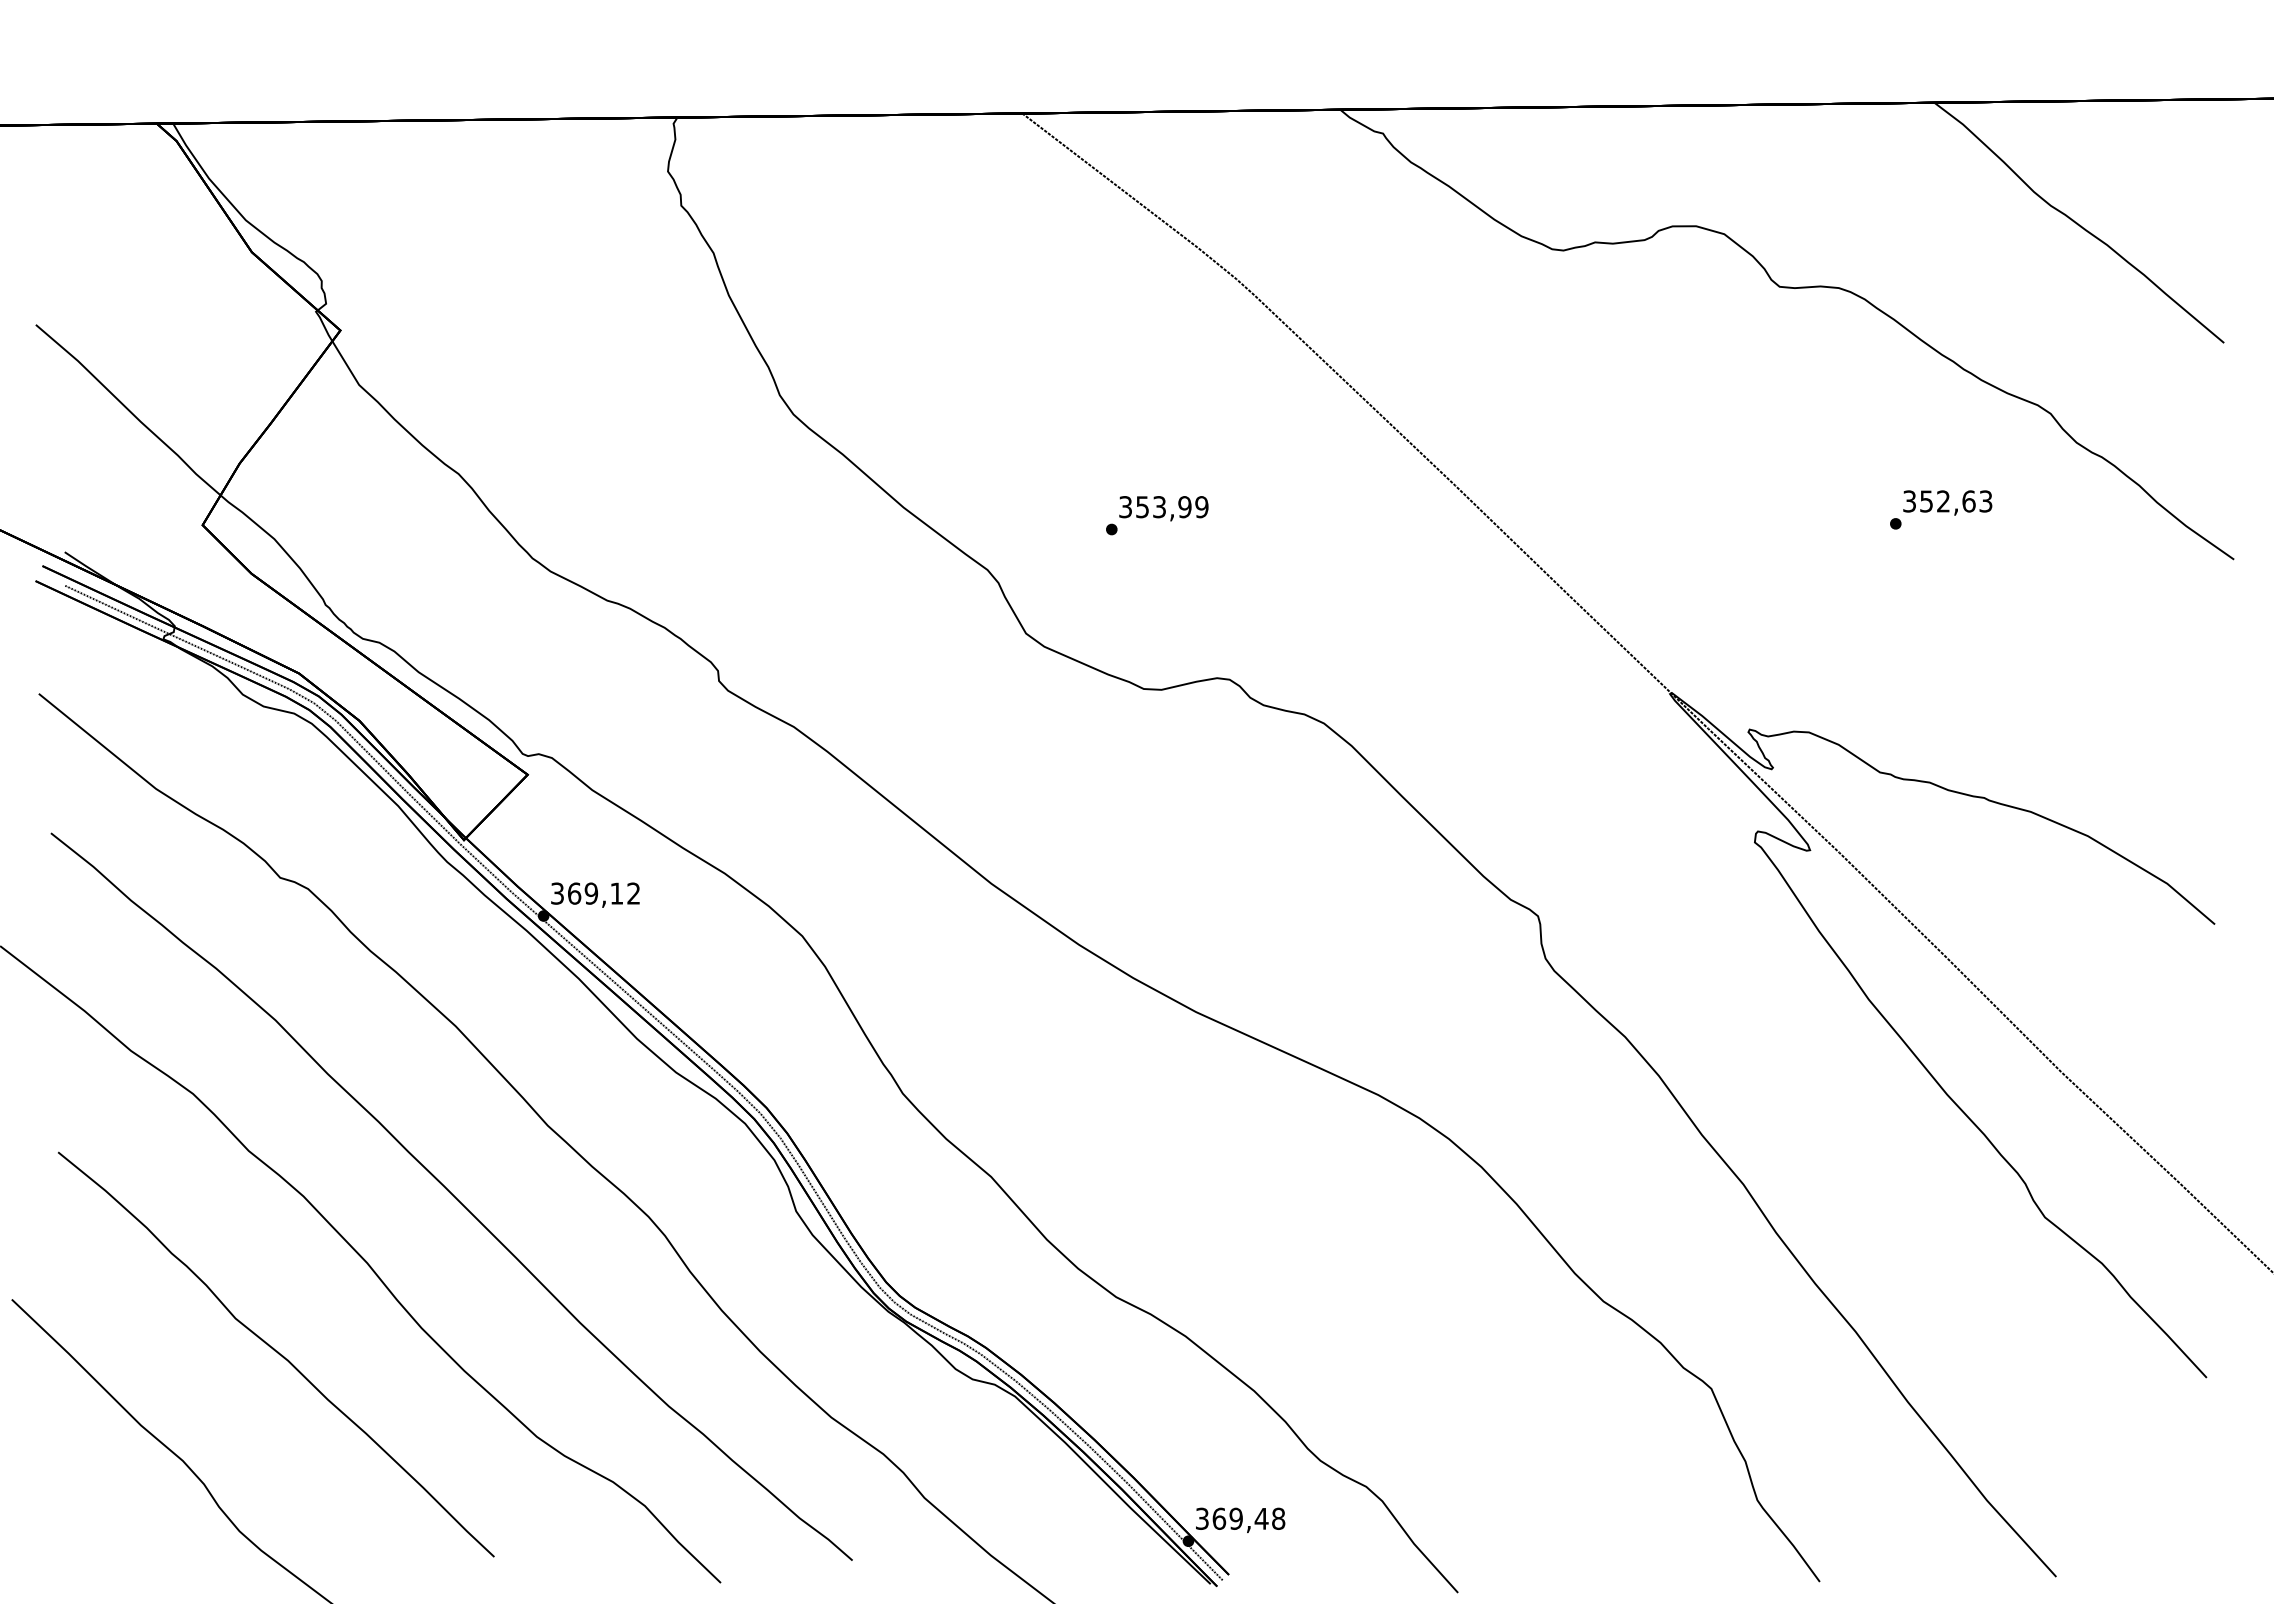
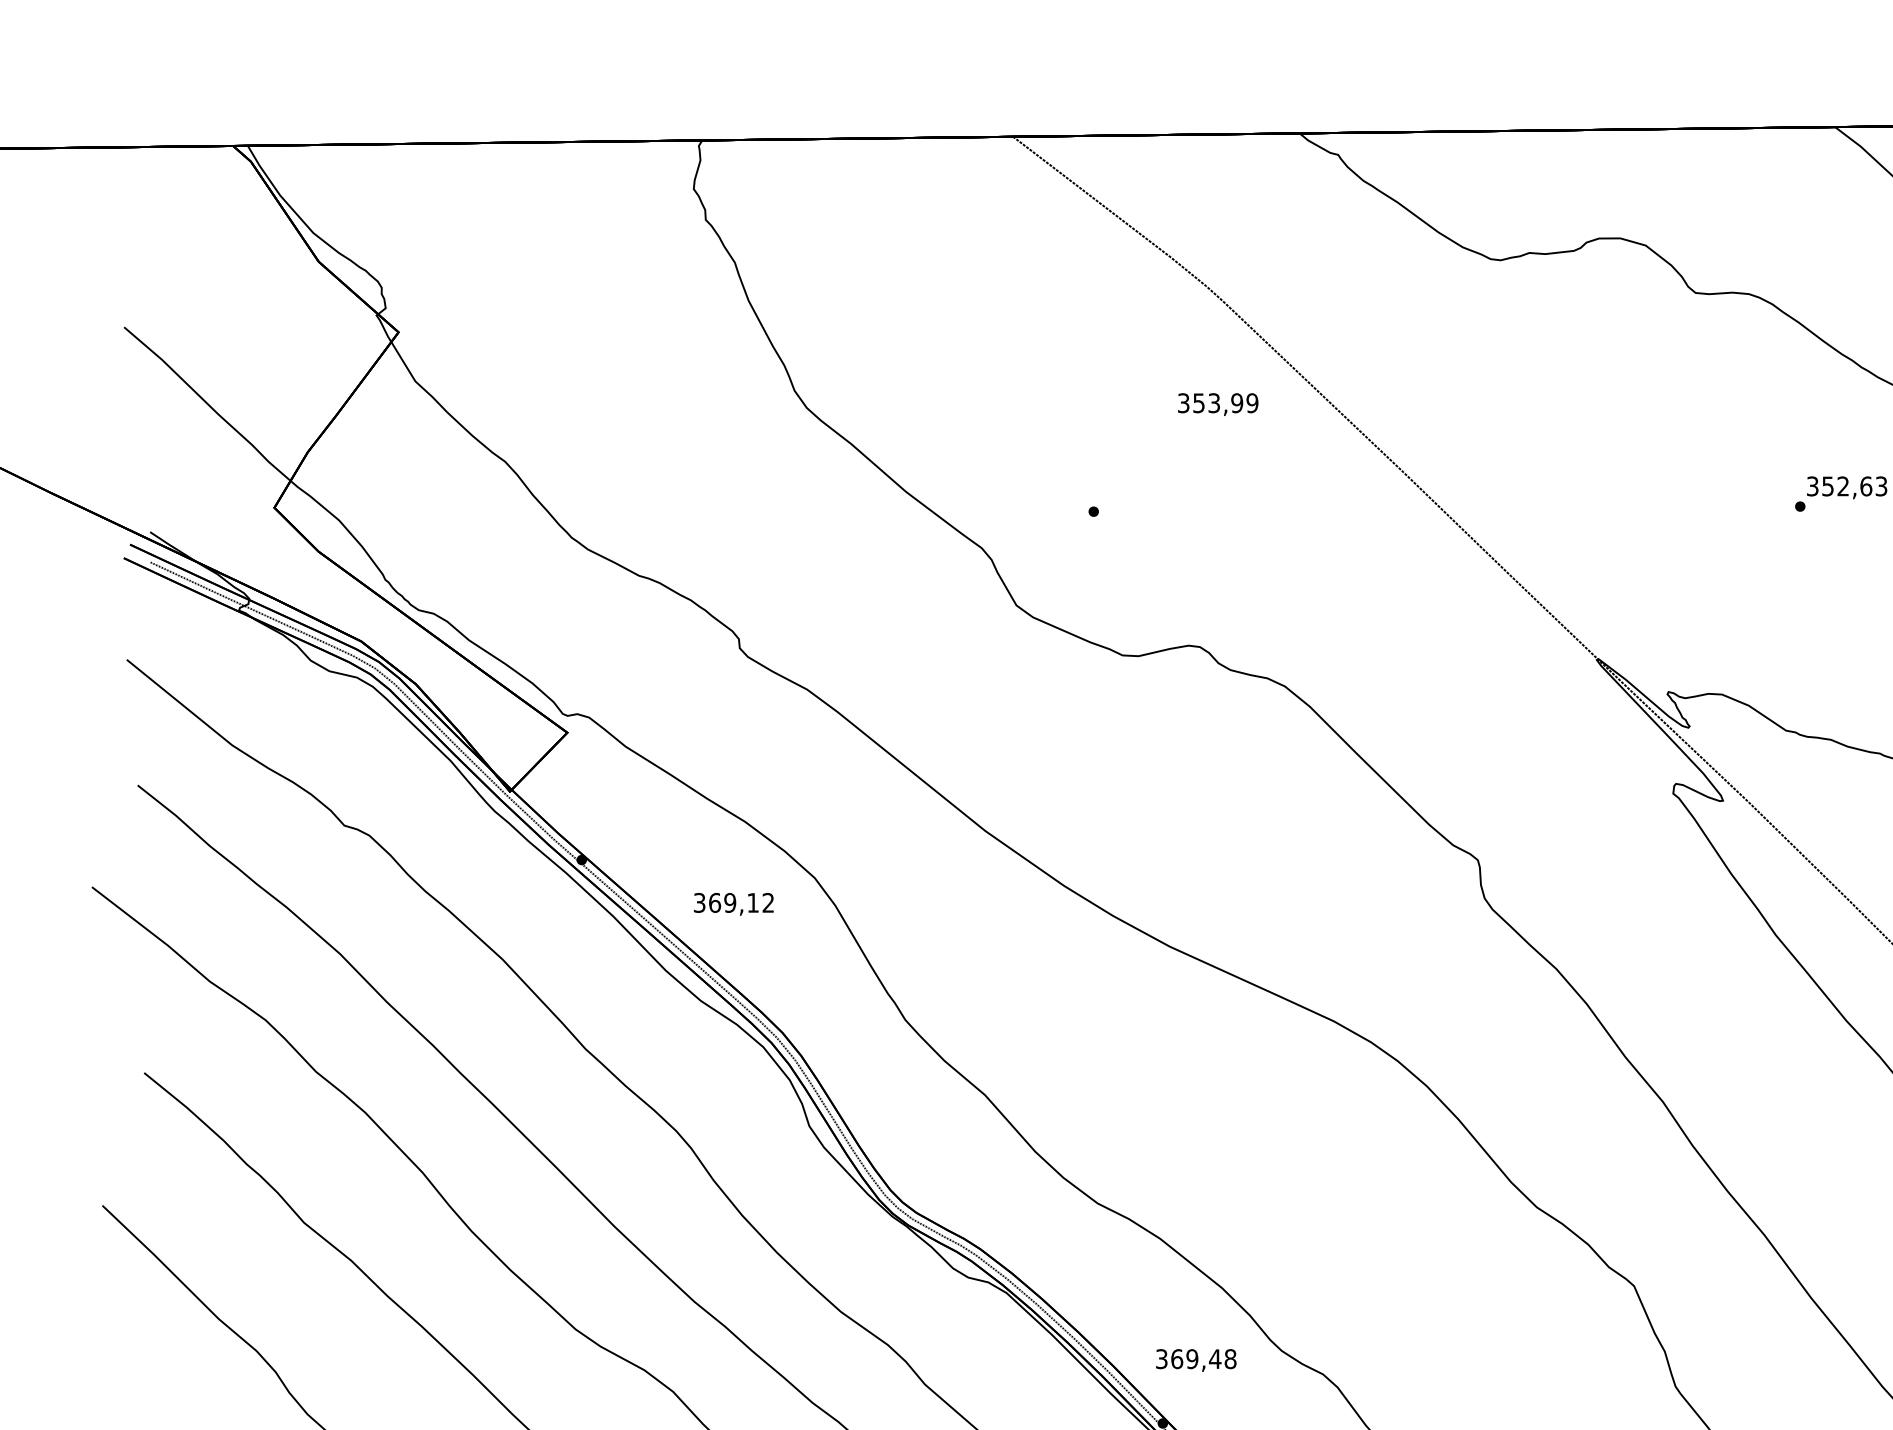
text: (1163, 508) -> (1217, 404), moved
text: (595, 894) -> (733, 903), moved
text: (1240, 1519) -> (1196, 1359), moved

